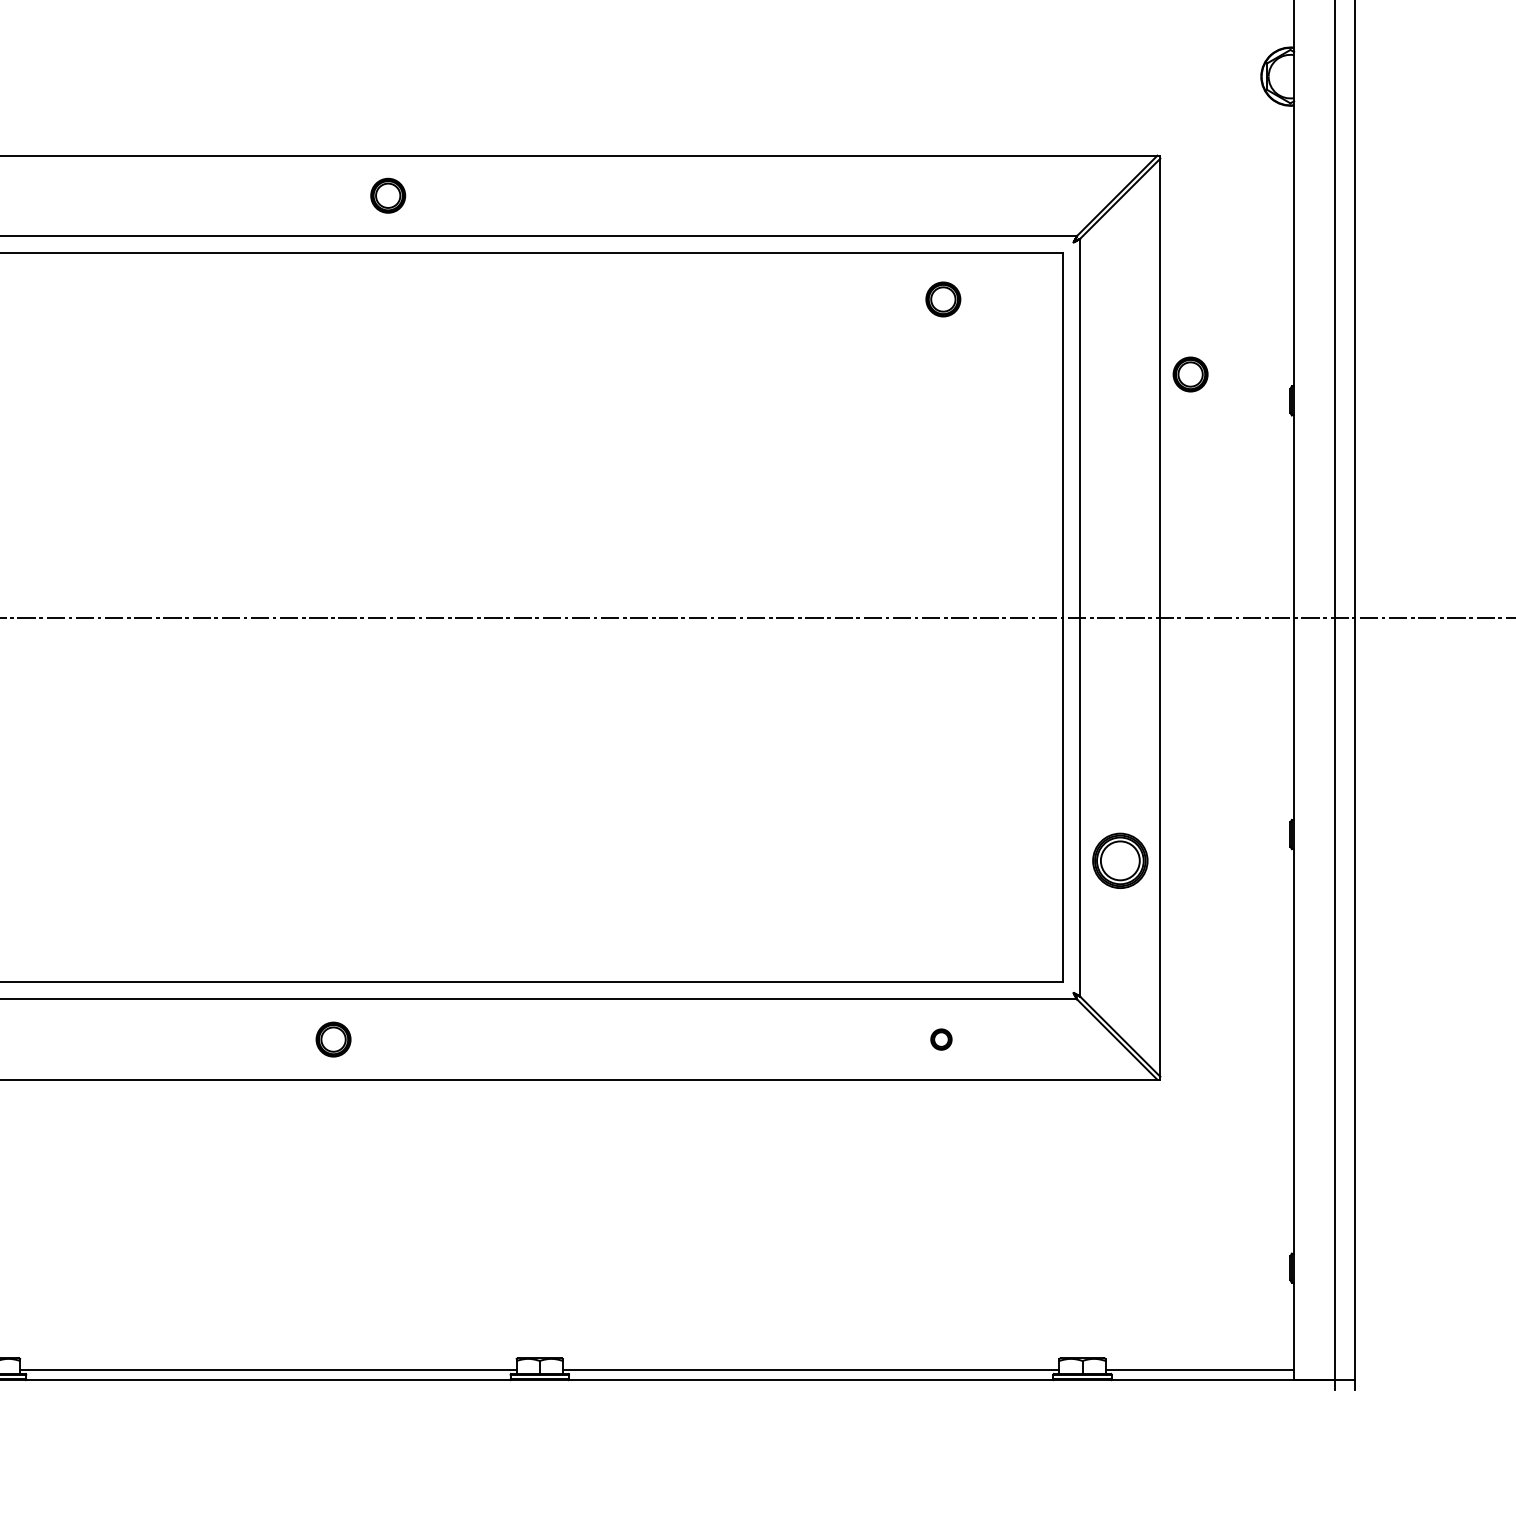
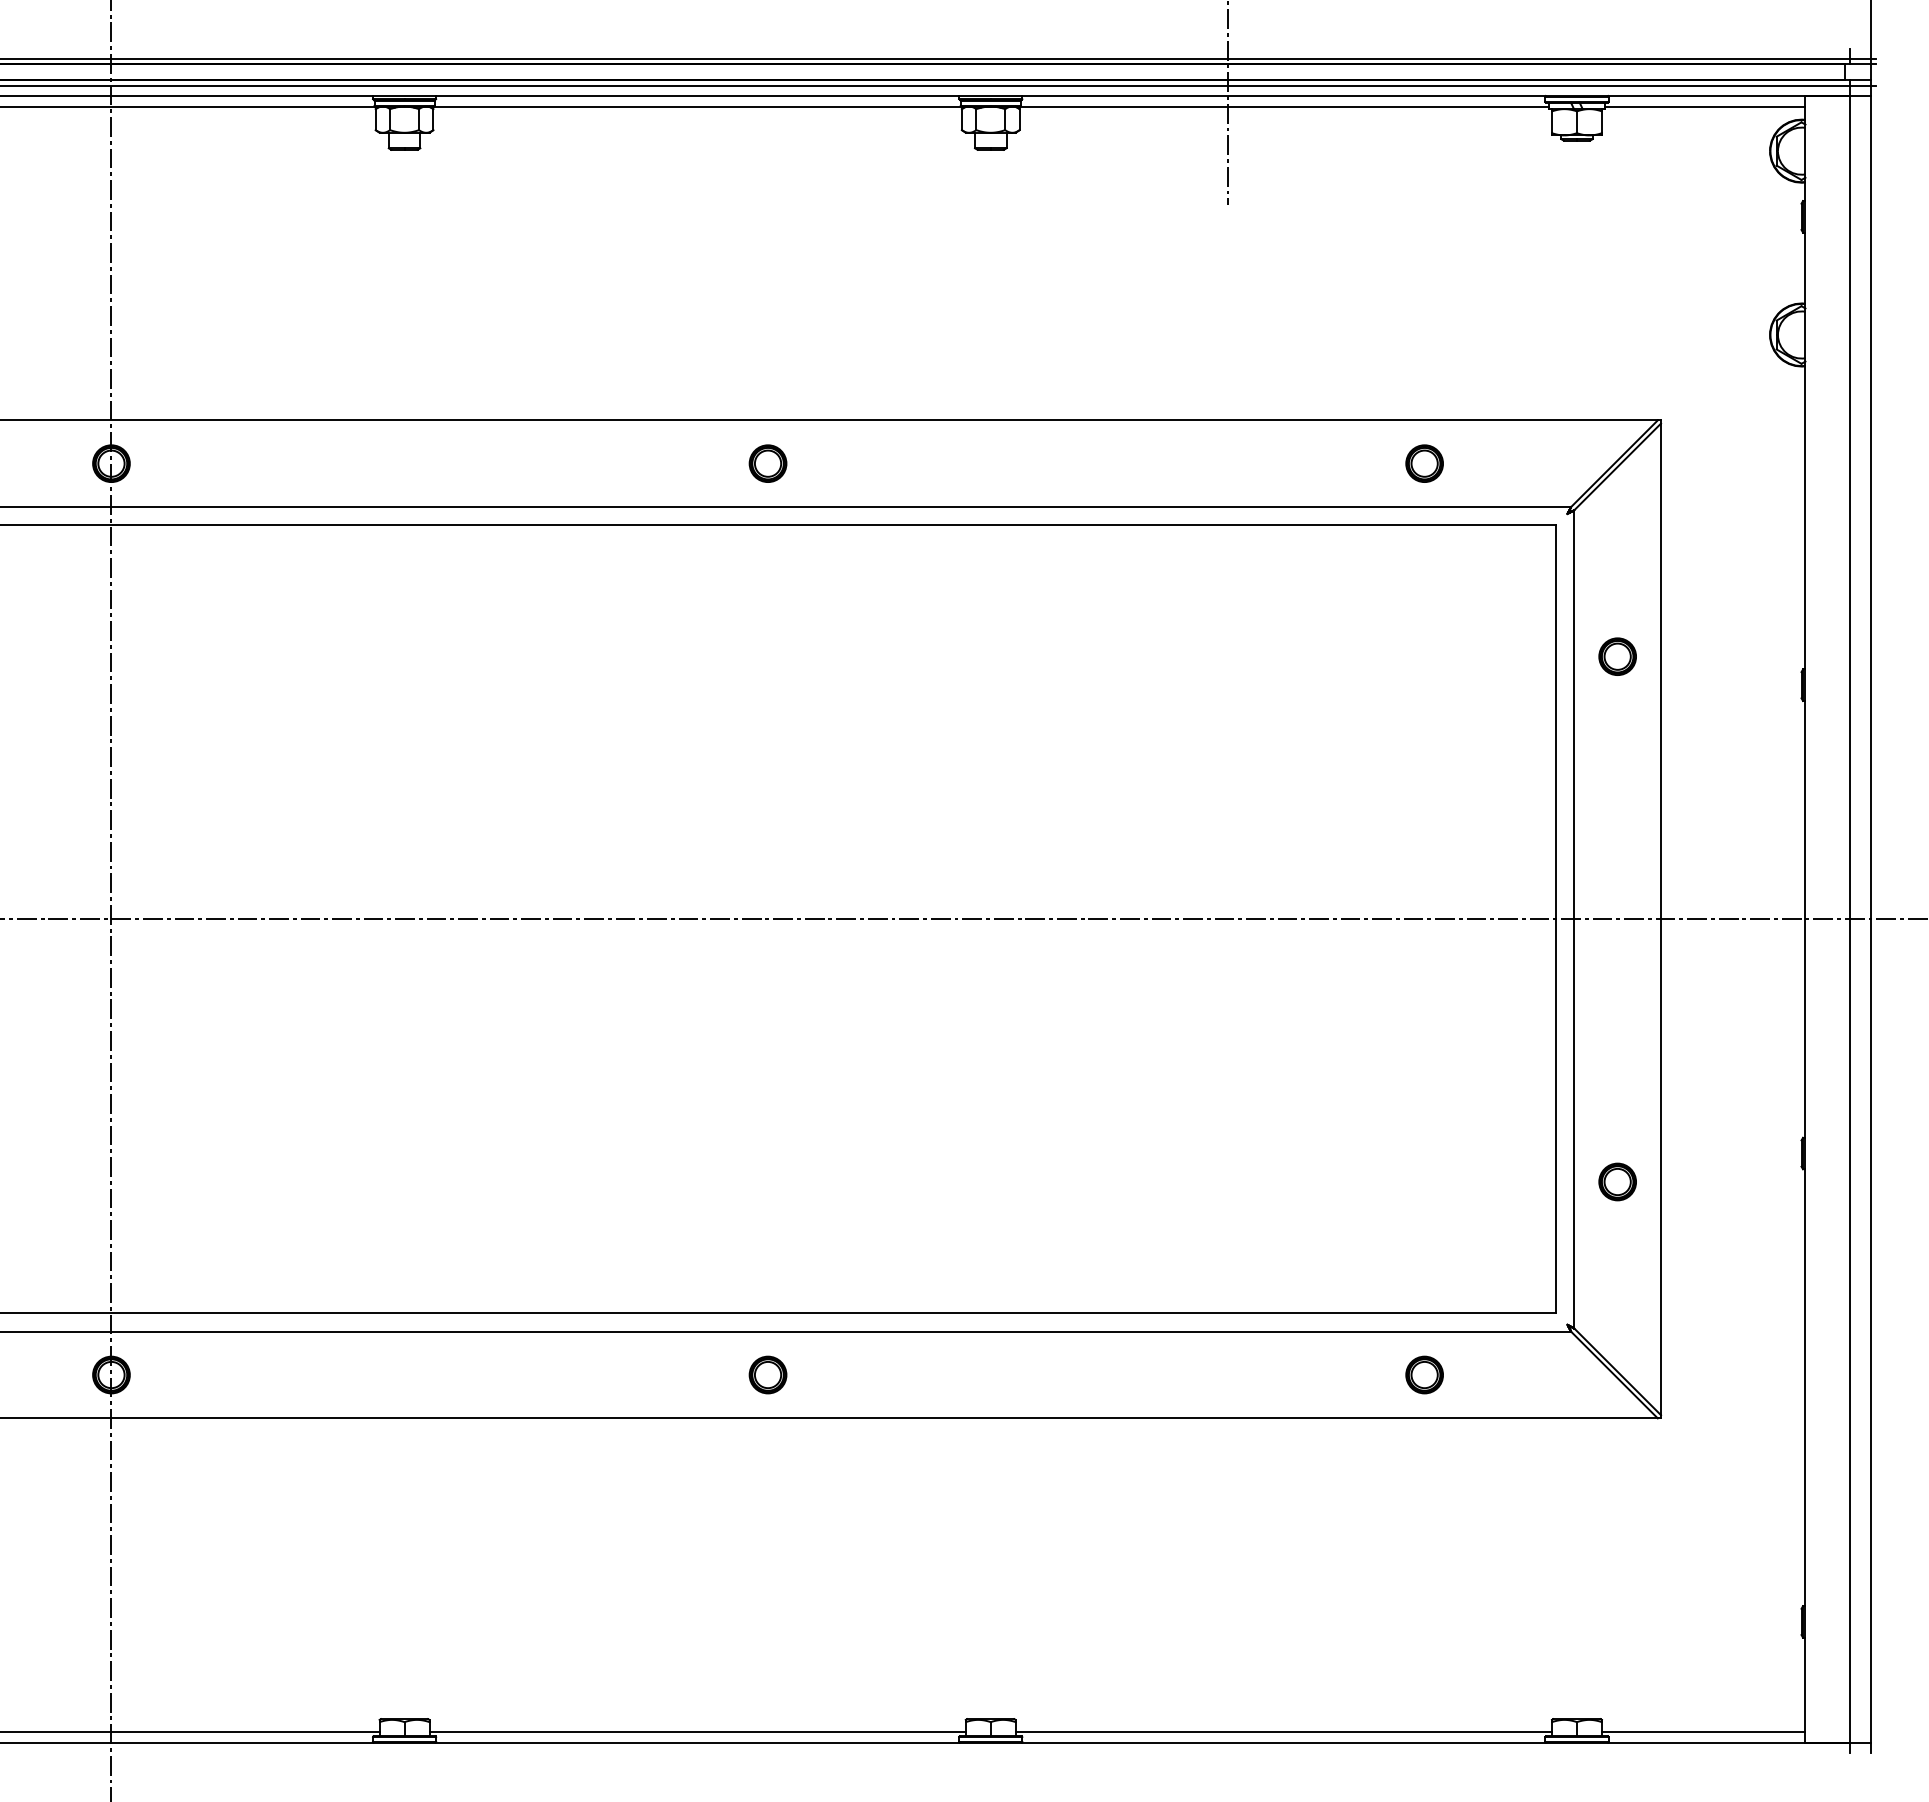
part: (387, 195) -> (767, 463), moved
part: (943, 299) -> (1424, 463), moved
part: (1190, 374) -> (1617, 656), moved
part: (1120, 860) -> (1617, 1181), size x0.62
part: (941, 1039) -> (1424, 1374), size x1.67

